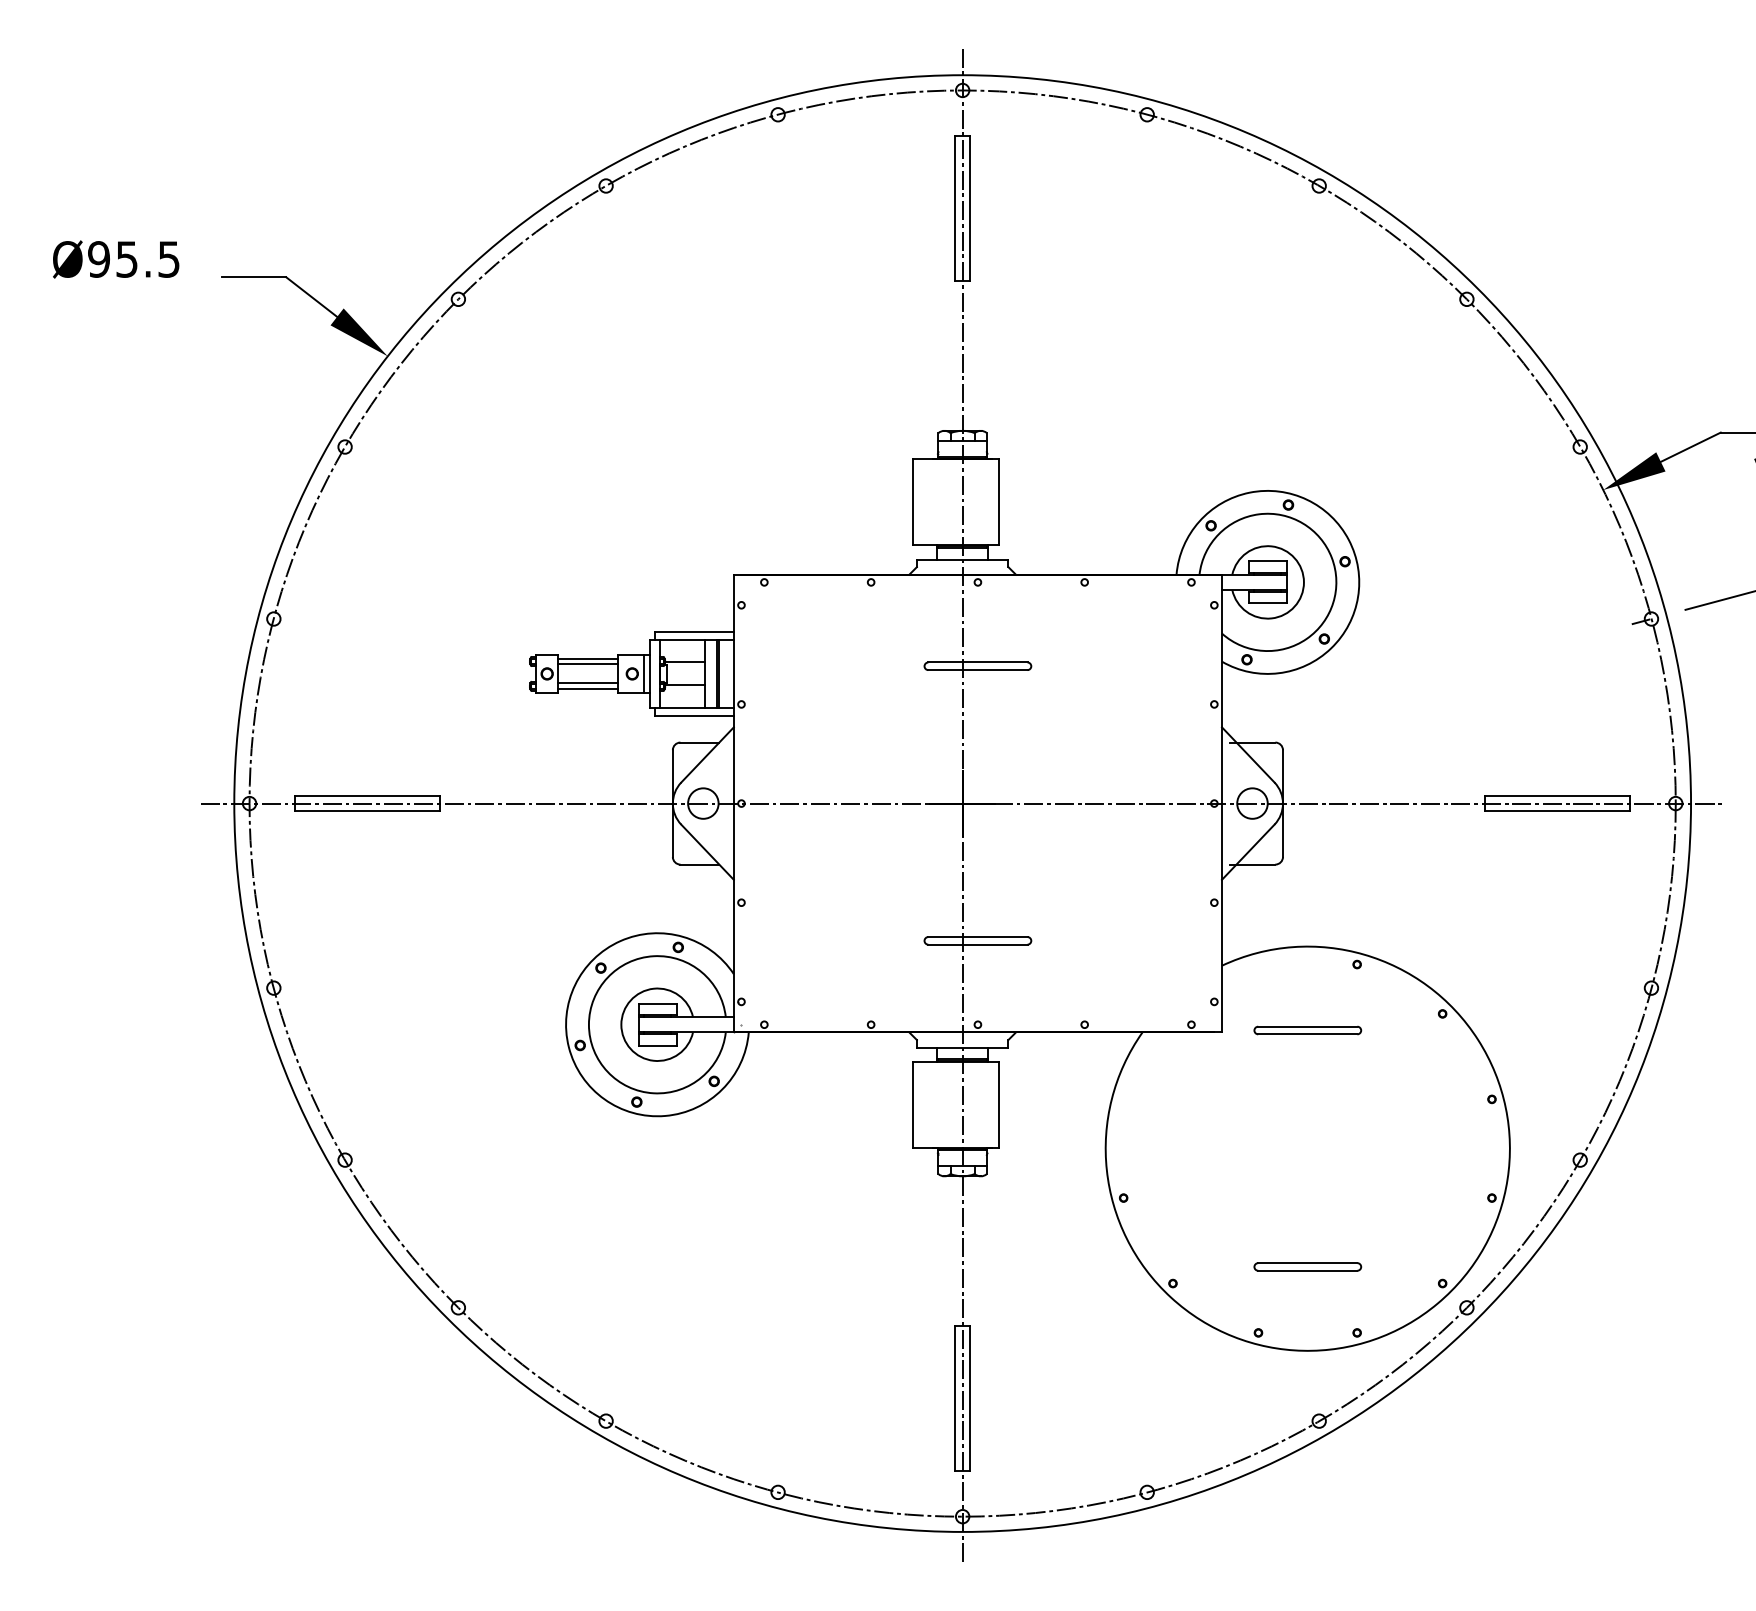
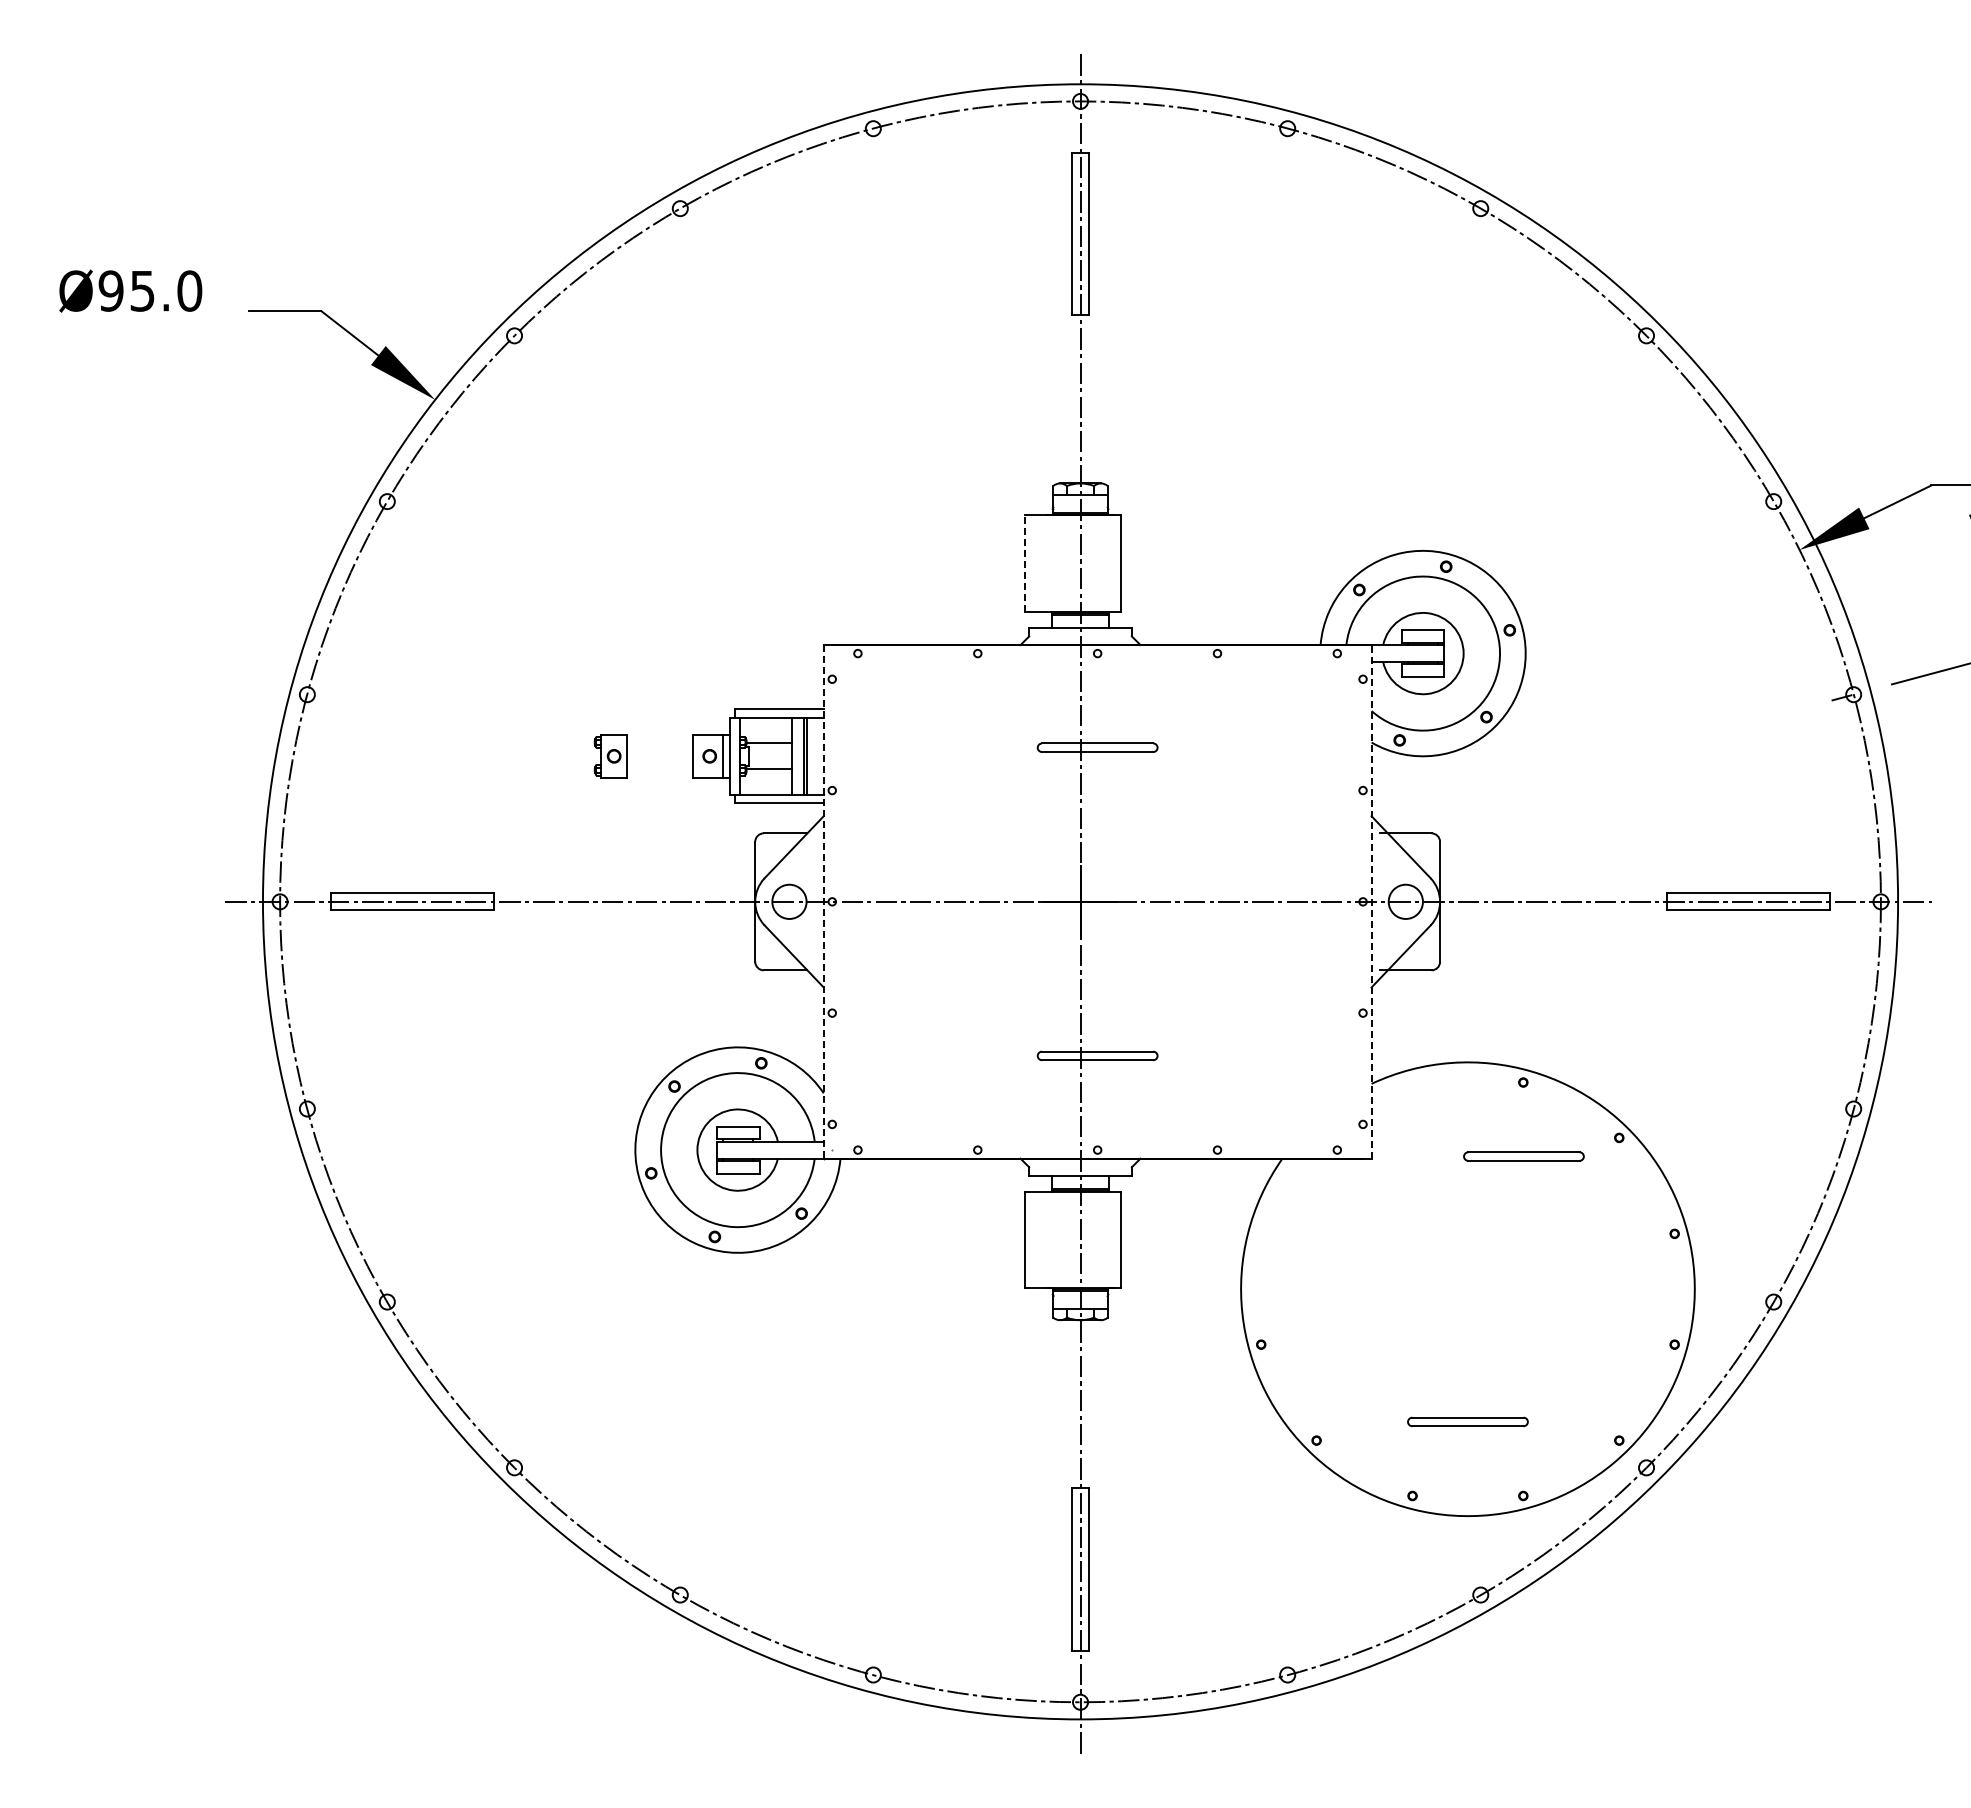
text: (168, 258) -> (189, 290), Ø95.5 -> Ø95.0
line: (912, 502) -> (1024, 563), solid -> dashed
line: (587, 658) -> (659, 739), removed
line: (587, 664) -> (659, 745), removed
line: (587, 683) -> (659, 767), removed
line: (587, 689) -> (659, 773), removed
line: (733, 803) -> (823, 901), solid -> dashed
line: (1221, 803) -> (1371, 901), solid -> dashed
part: (1307, 1030) -> (1523, 1156), moved

